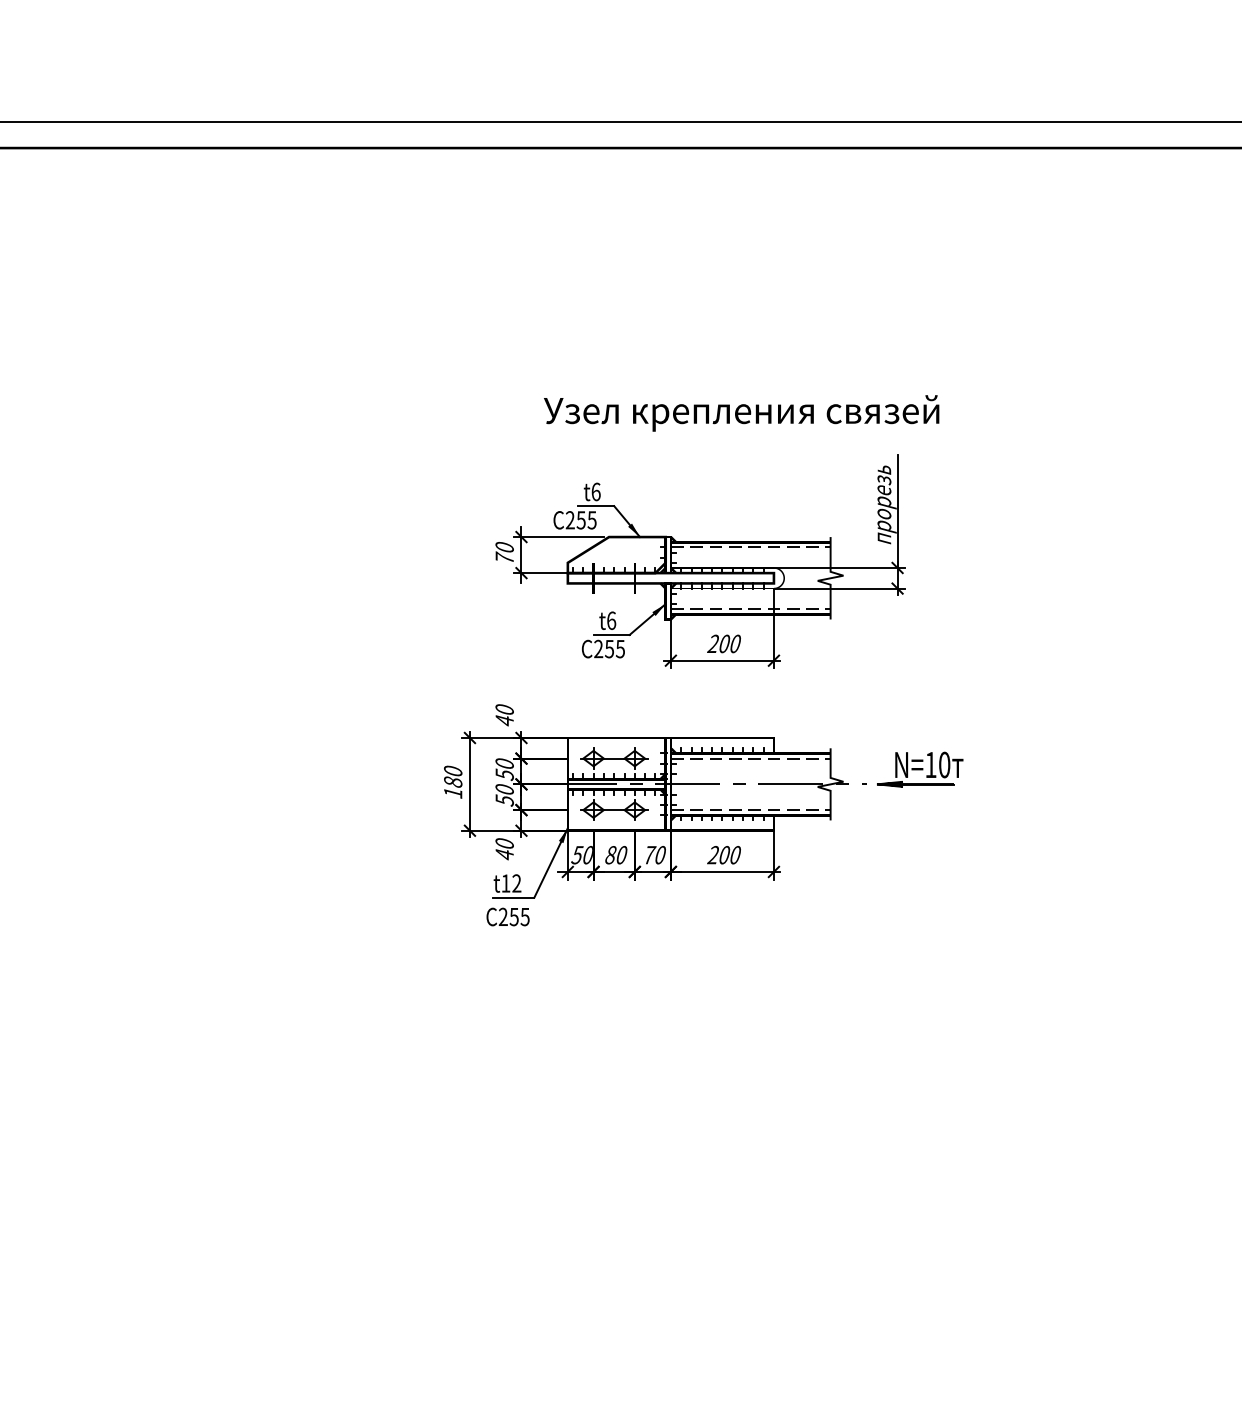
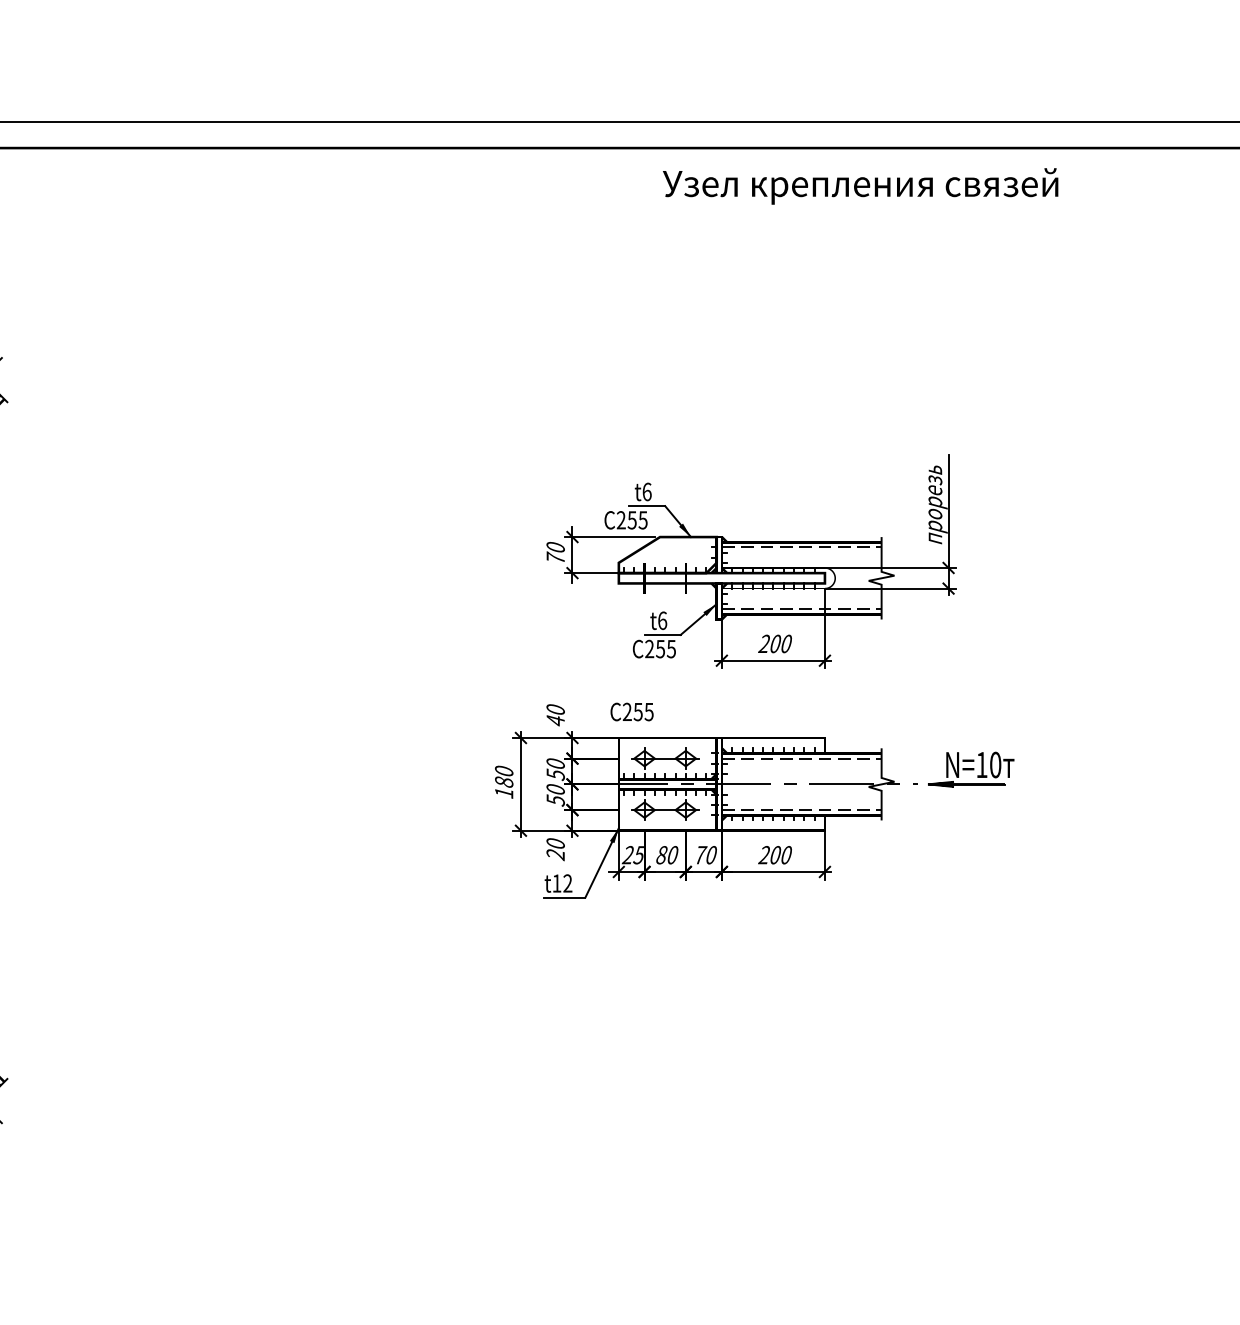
text: (741, 413) -> (860, 186), moved
text: (504, 855) -> (555, 855), 40 -> 20
text: (581, 855) -> (632, 855), 50 -> 25
text: (507, 916) -> (631, 711), moved

